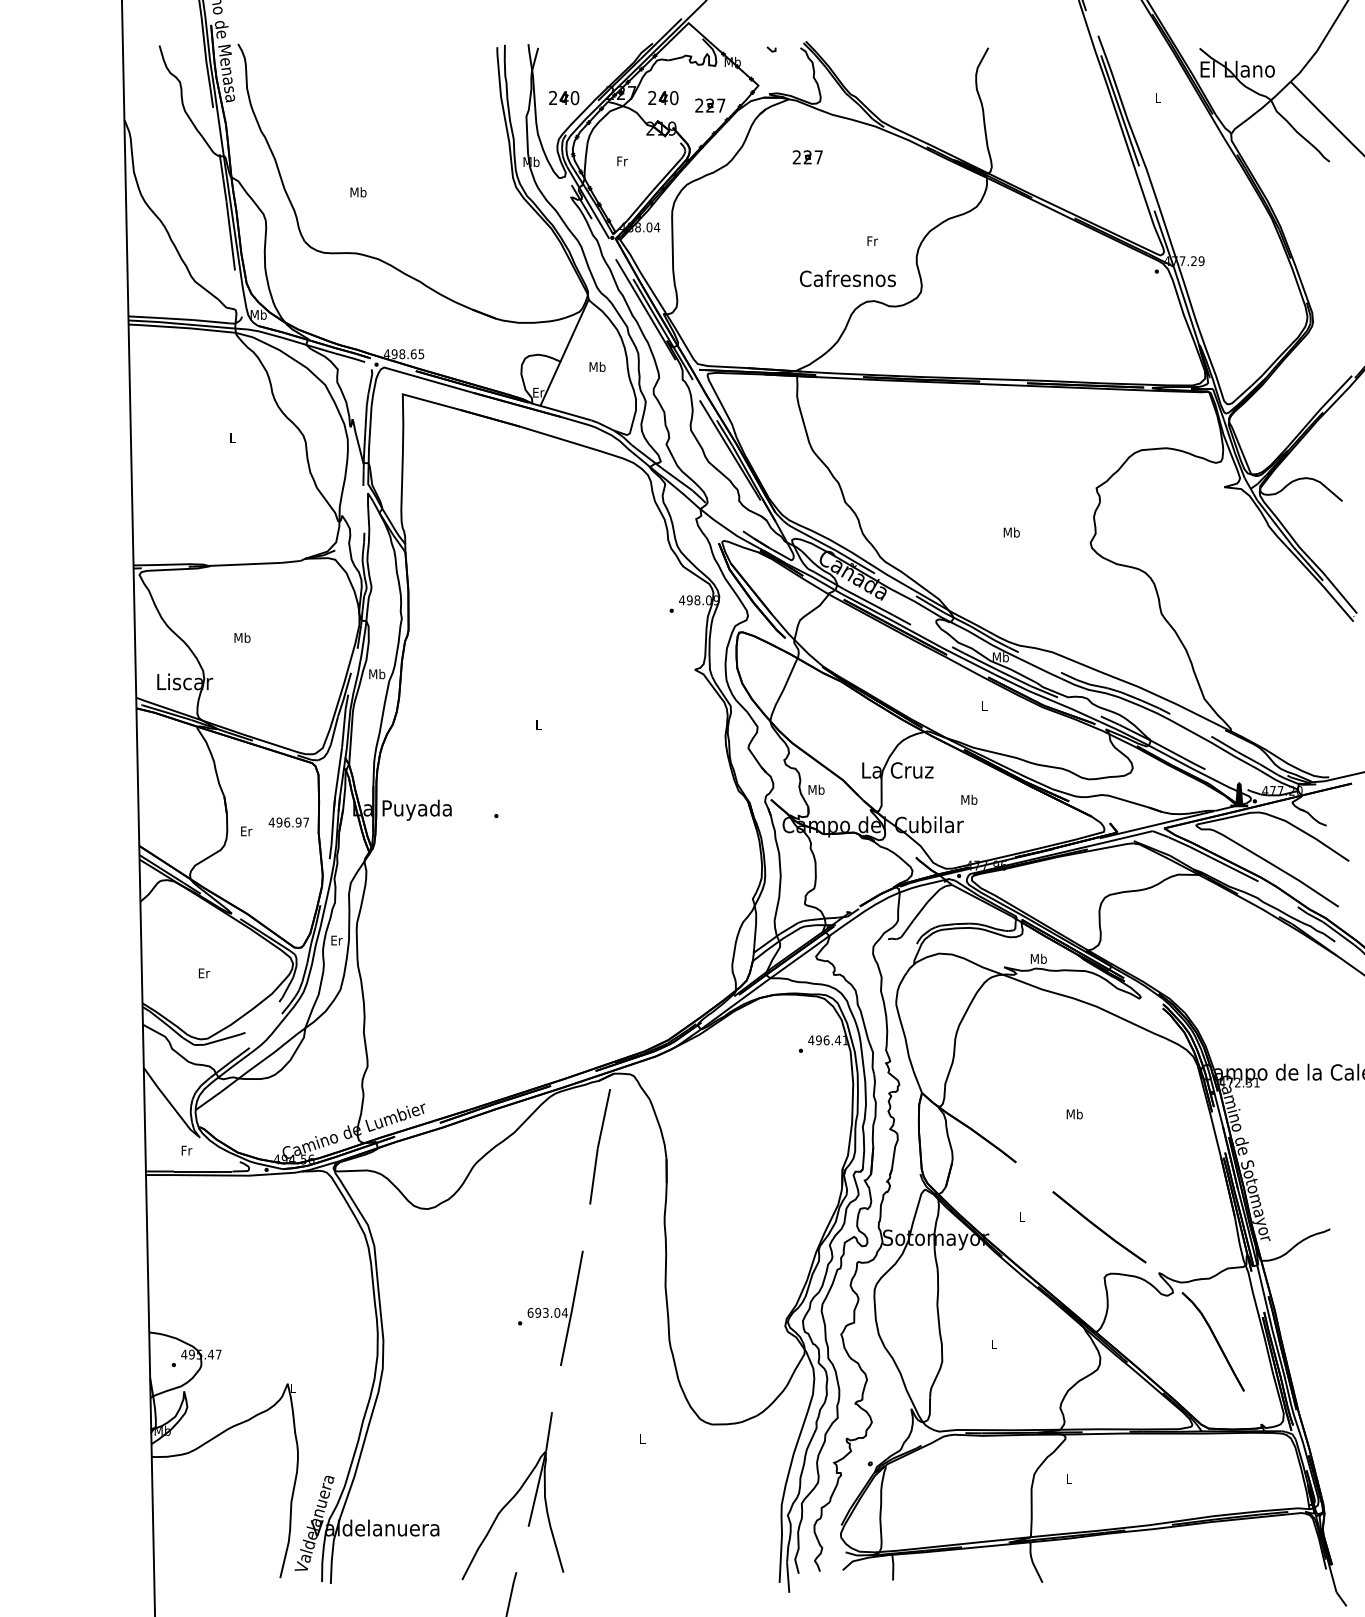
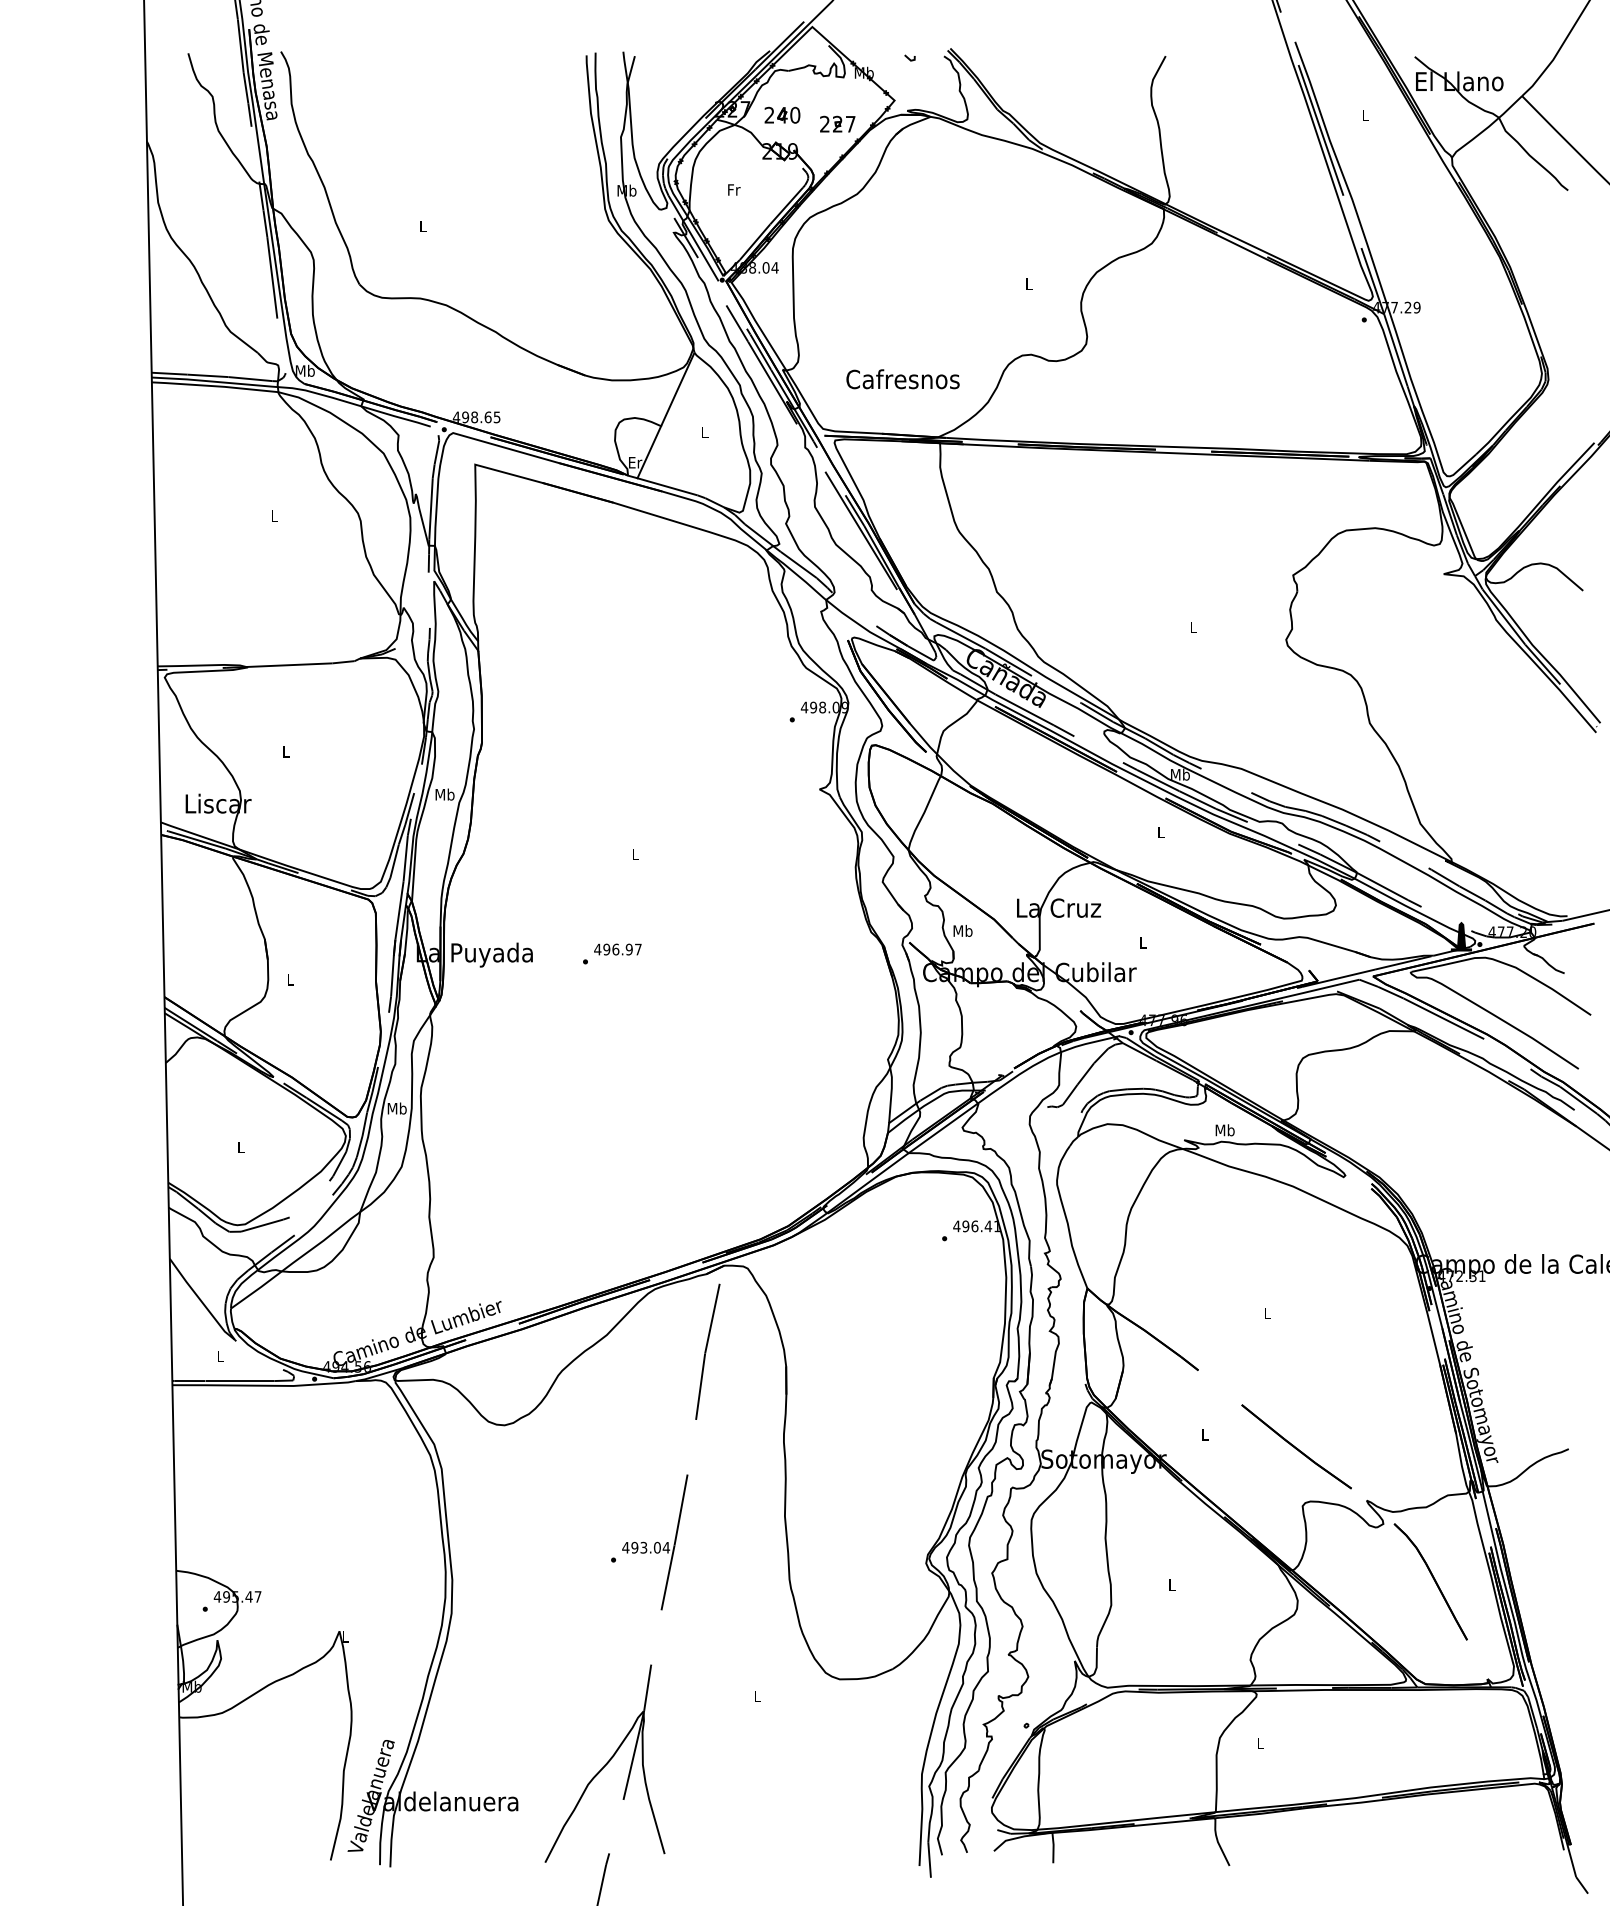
part: (564, 97) -> (665, 114), removed
part: (807, 156) -> (952, 184), removed
text: (358, 192) -> (422, 226), Mb -> L
text: (872, 240) -> (1029, 283), Fr -> L
text: (847, 278) -> (902, 379), moved
text: (597, 367) -> (704, 432), Mb -> L
text: (1011, 532) -> (1192, 627), Mb -> L
text: (241, 637) -> (285, 751), Mb -> L
text: (968, 799) -> (1142, 942), Mb -> L
text: (288, 822) -> (617, 949), moved
text: (246, 830) -> (290, 979), Er -> L
text: (336, 940) -> (396, 1108), Er -> Mb
text: (204, 973) -> (241, 1147), Er -> L
text: (1074, 1114) -> (1267, 1313), Mb -> L
text: (186, 1150) -> (220, 1356), Fr -> L
text: (530, 1312) -> (625, 1547), 693.04 -> 493.04

